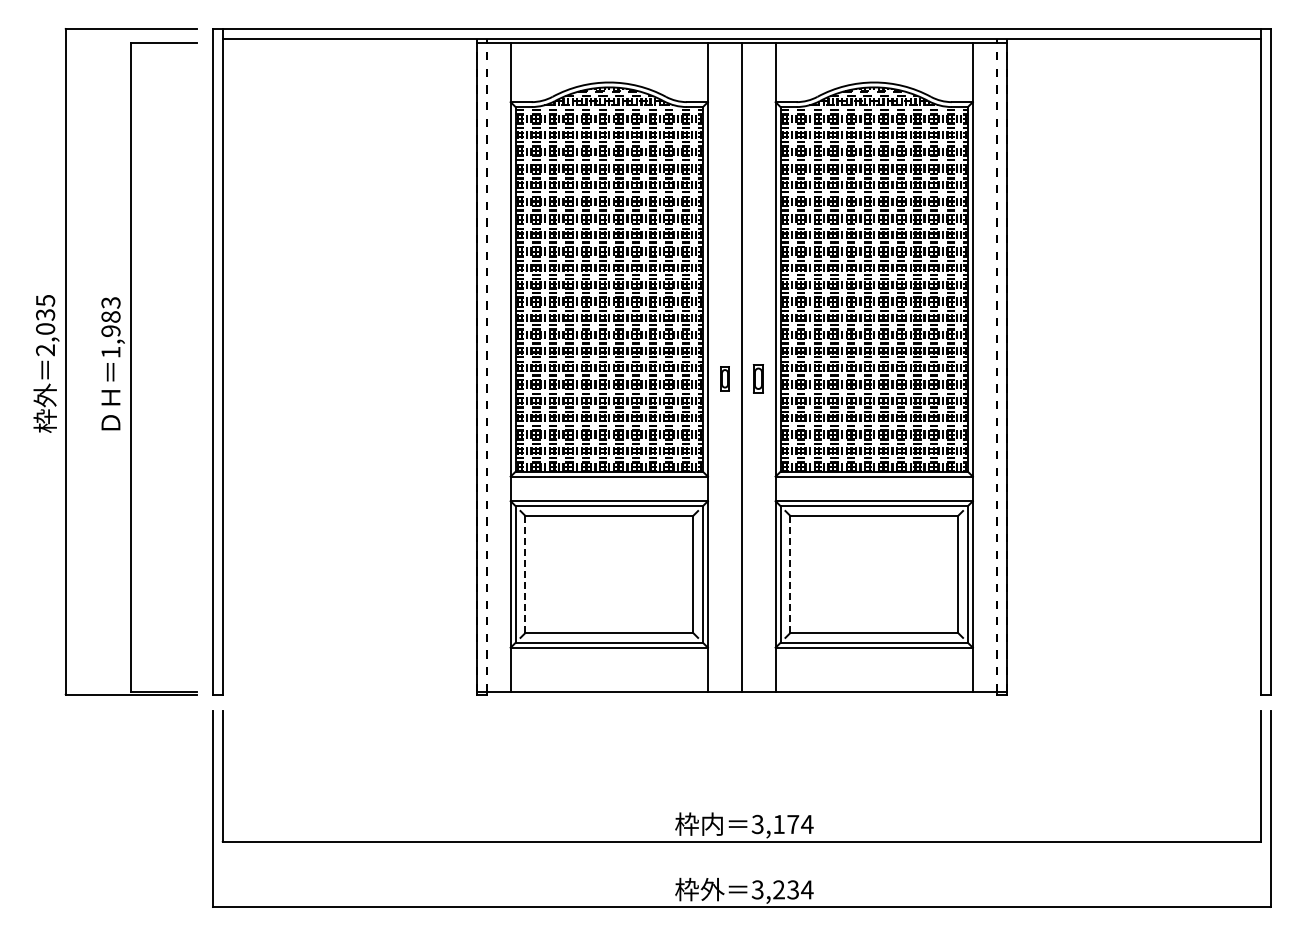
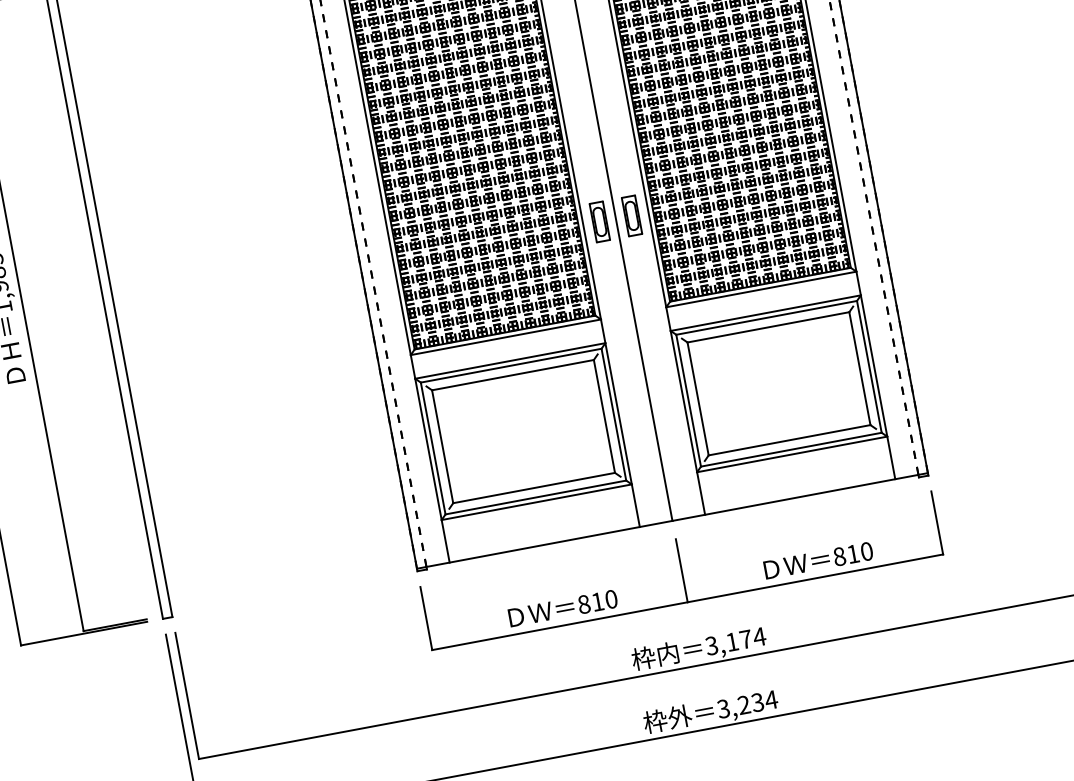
part: (724, 378) -> (599, 221), size x1.67
part: (758, 378) -> (632, 215), size x1.43
line: (525, 574) -> (442, 446), dashed -> solid
line: (790, 574) -> (698, 398), dashed -> solid
part: (741, 743) -> (681, 570), added

